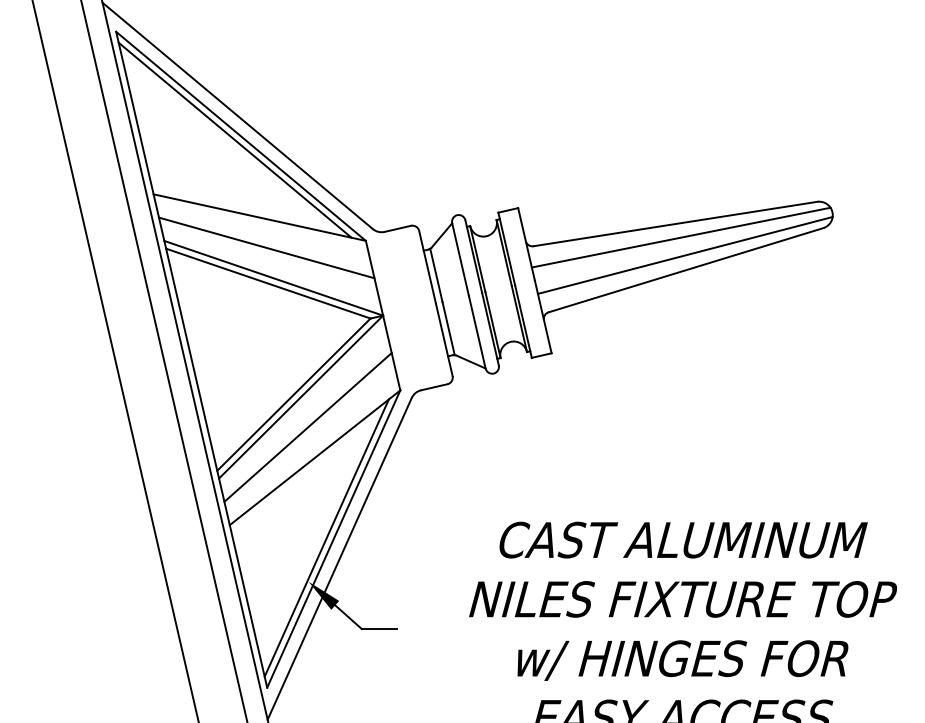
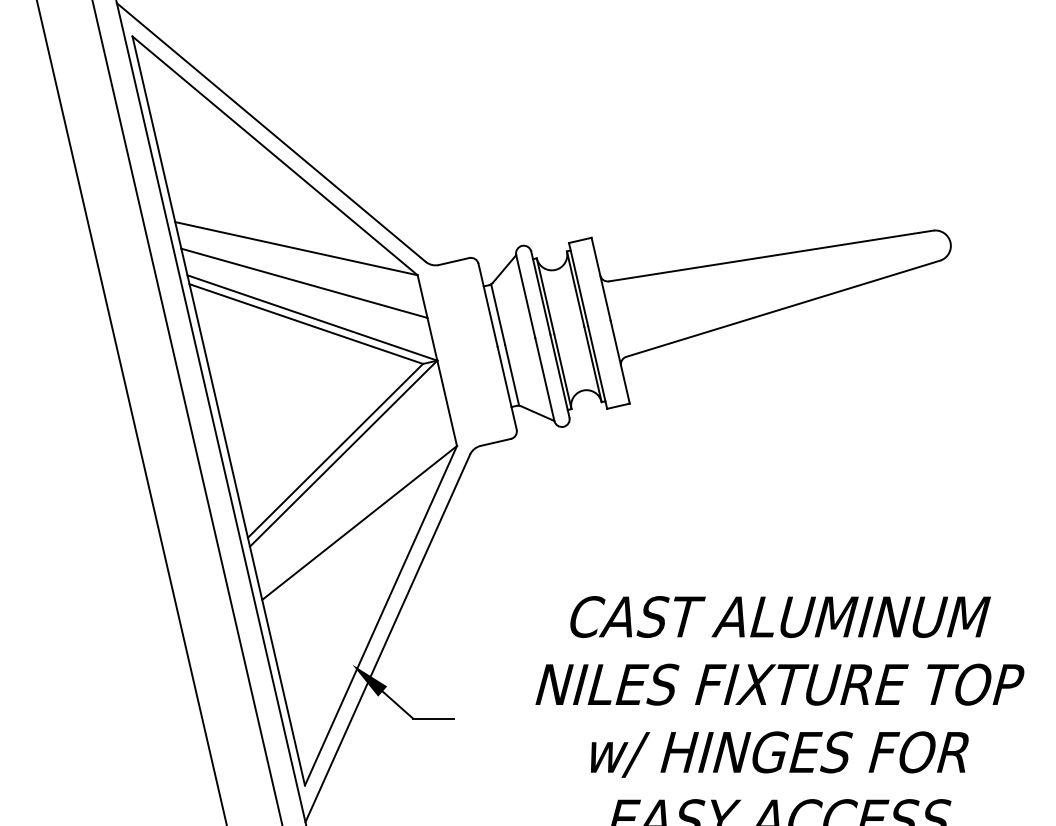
line: (235, 139) -> (268, 159), removed
line: (680, 237) -> (777, 271), removed
line: (685, 255) -> (782, 291), removed
line: (307, 427) -> (351, 488), removed
line: (326, 537) -> (372, 614), removed

